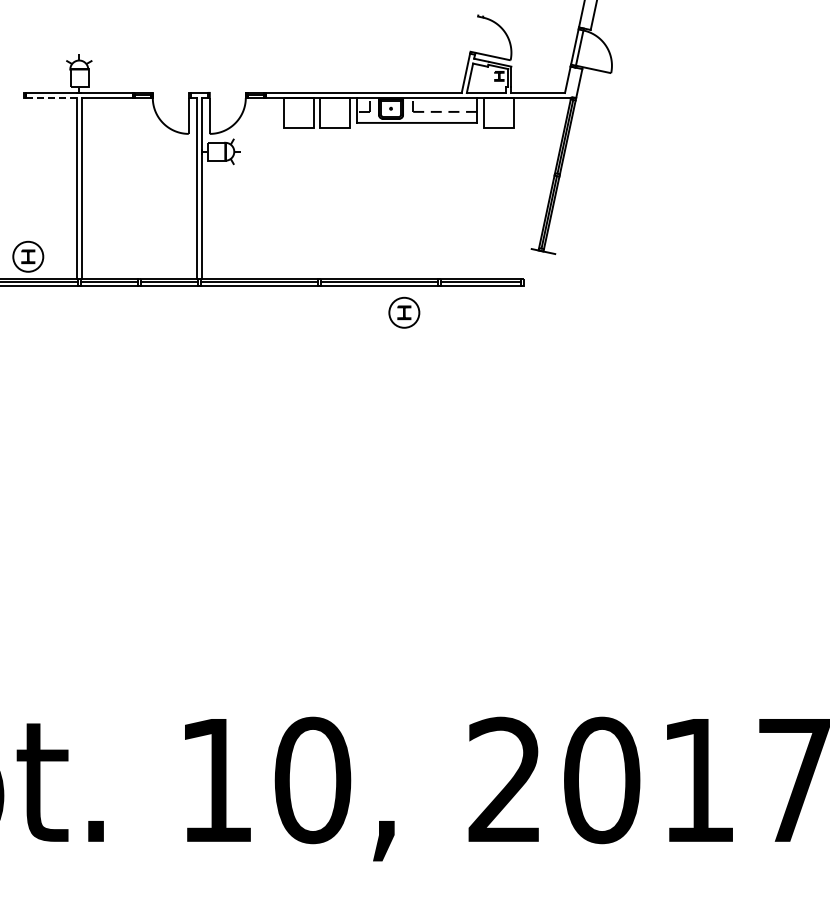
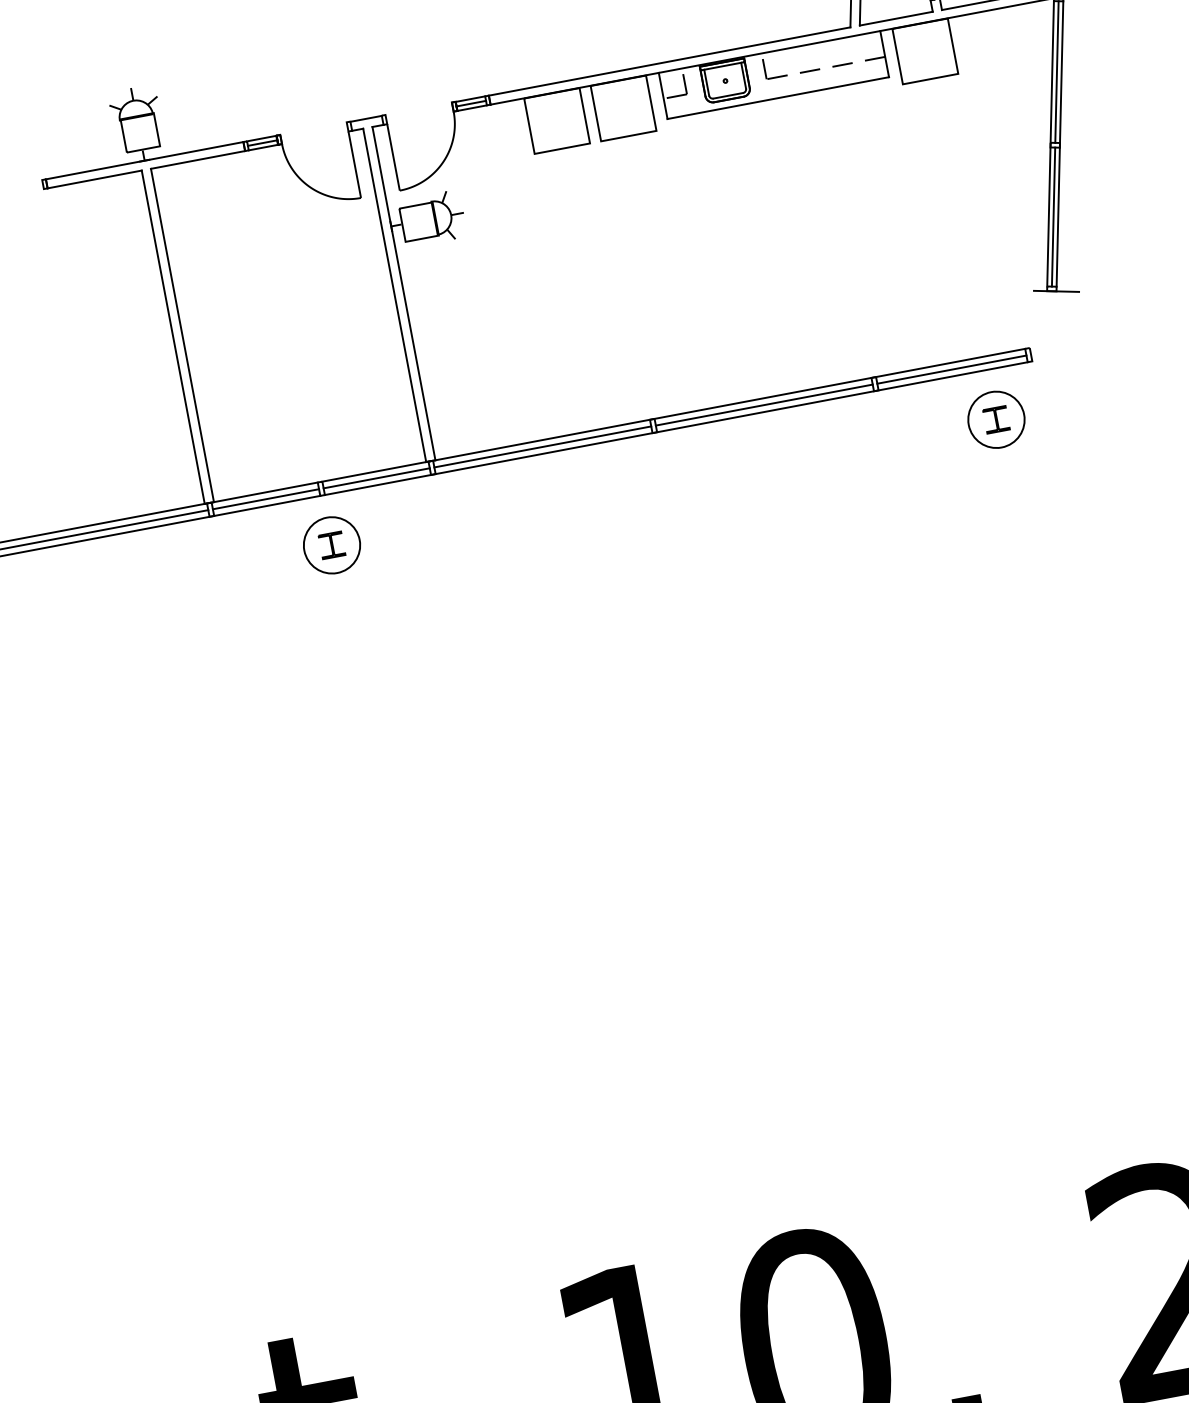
line: (51, 97) -> (94, 178), dashed -> solid
part: (28, 256) -> (332, 544), moved
part: (404, 312) -> (996, 419), moved

